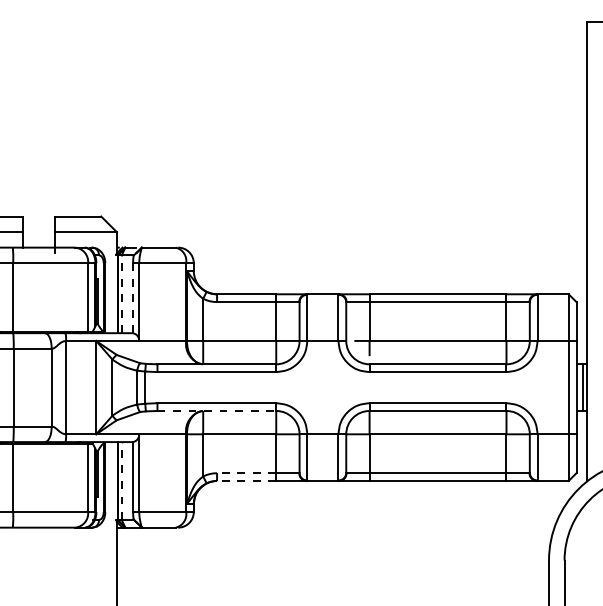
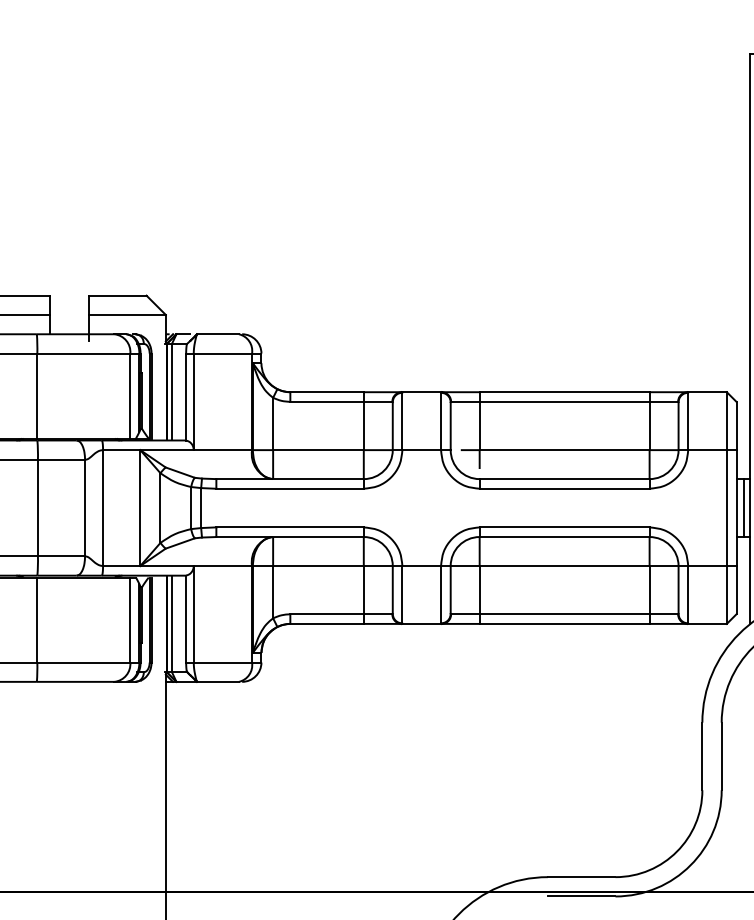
line: (121, 293) -> (171, 391), dashed -> solid
line: (133, 298) -> (186, 397), dashed -> solid
line: (217, 411) -> (290, 537), dashed -> solid
line: (247, 473) -> (327, 614), dashed -> solid
line: (121, 480) -> (171, 623), dashed -> solid
line: (247, 480) -> (327, 623), dashed -> solid

